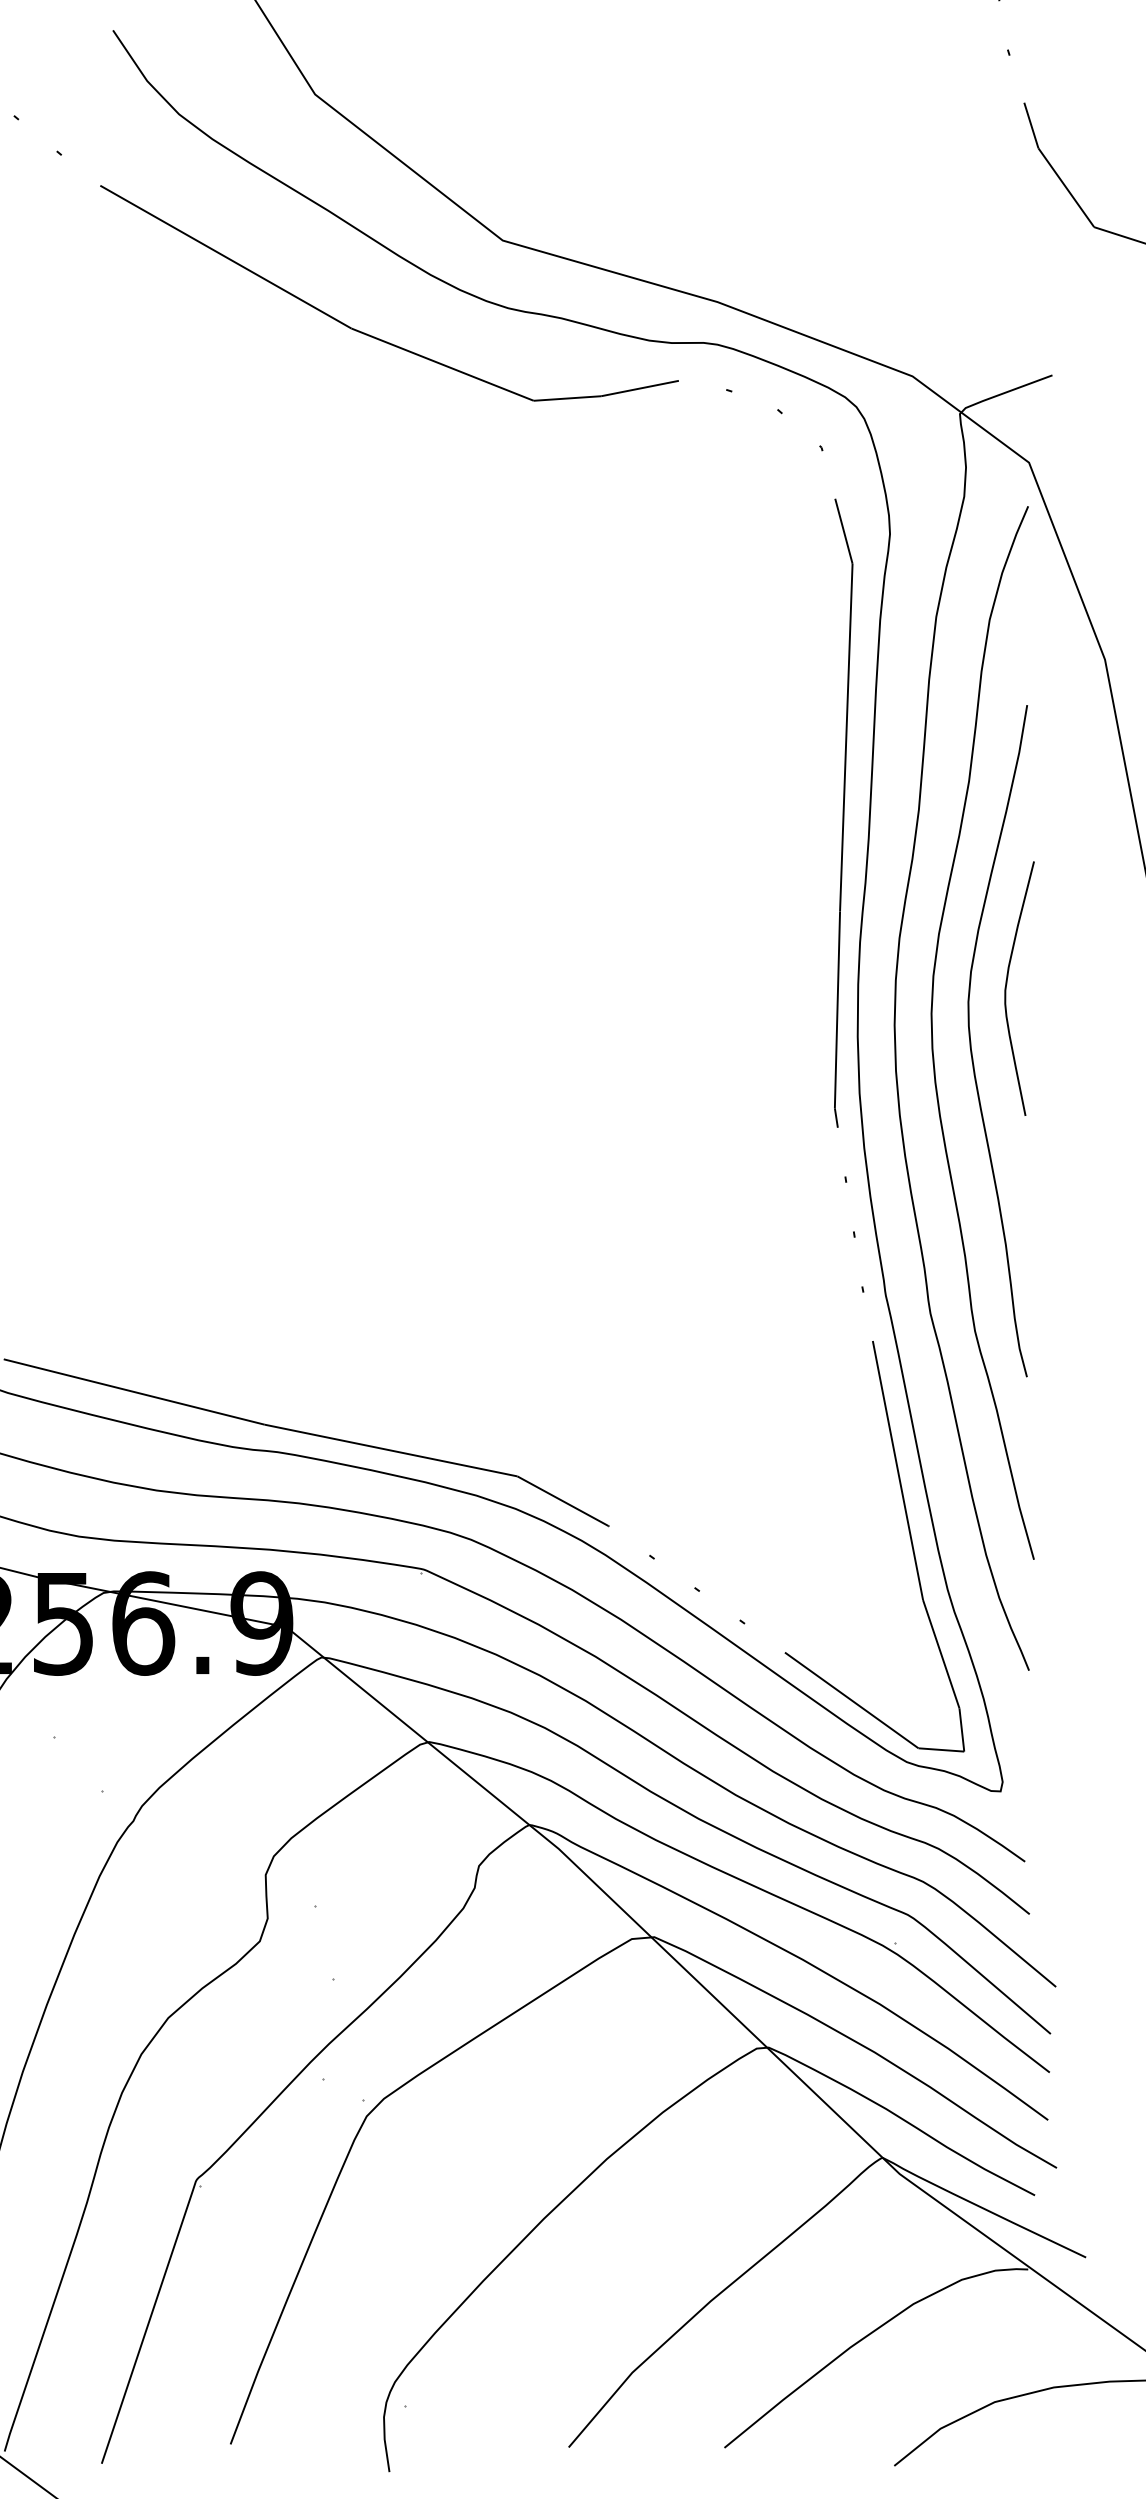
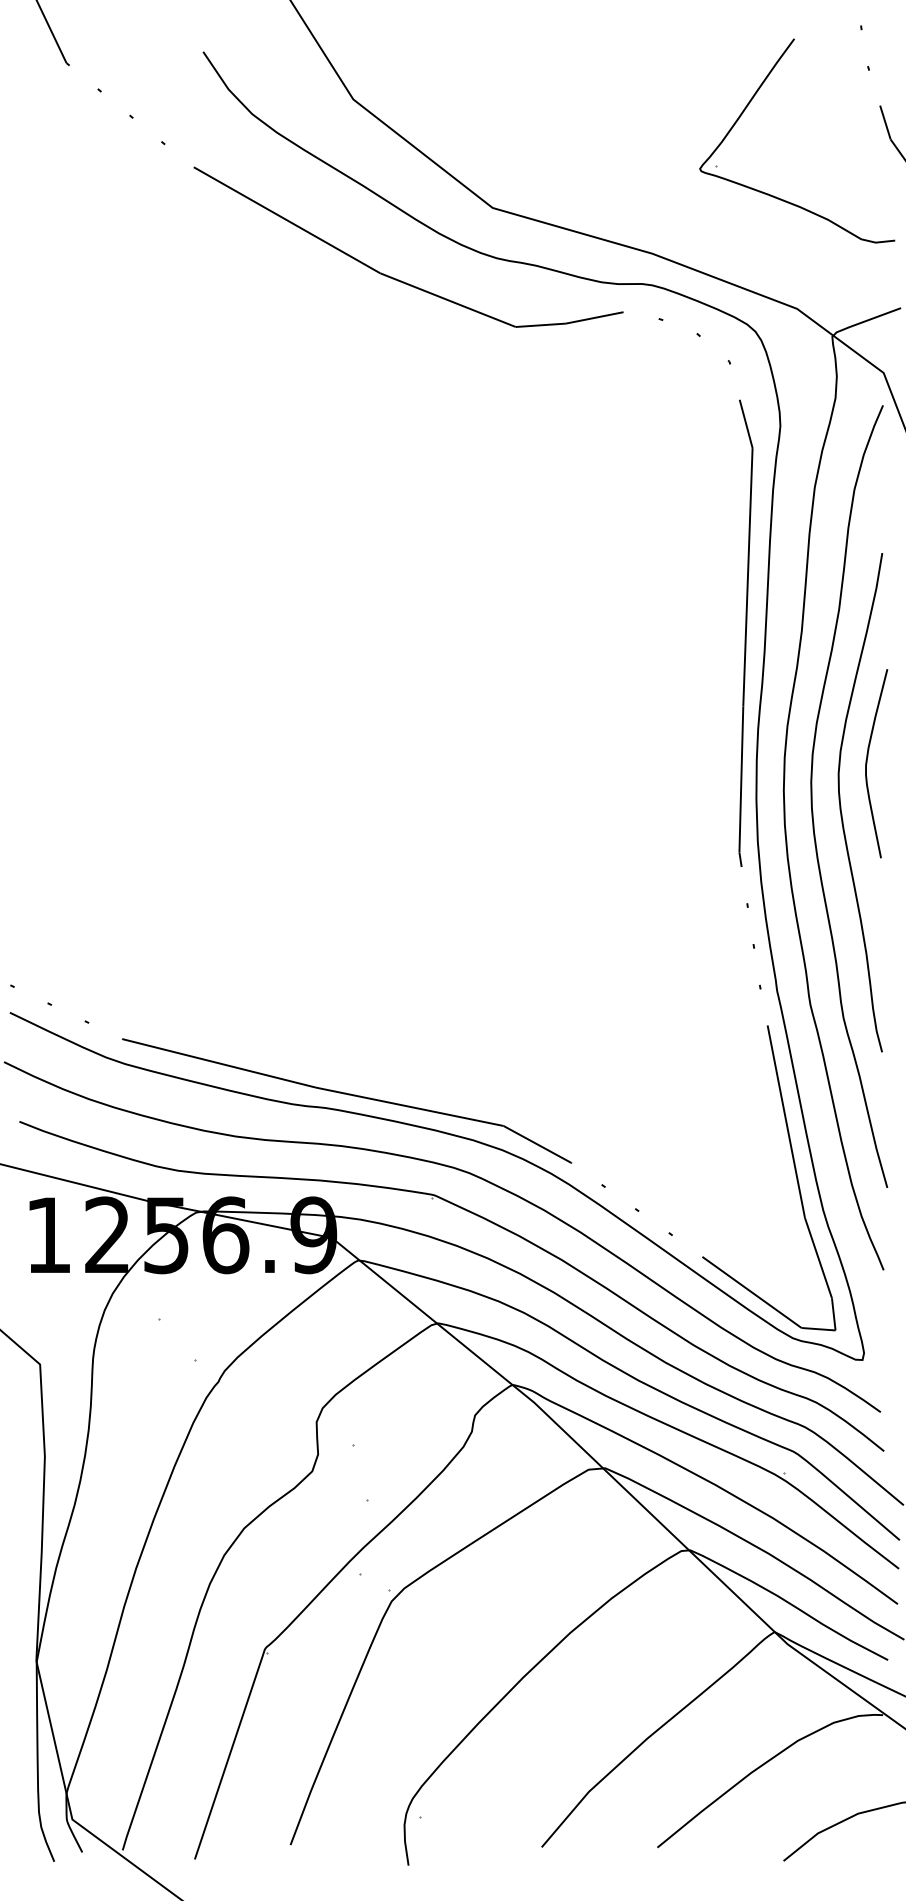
part: (884, 225) -> (776, 196), added

